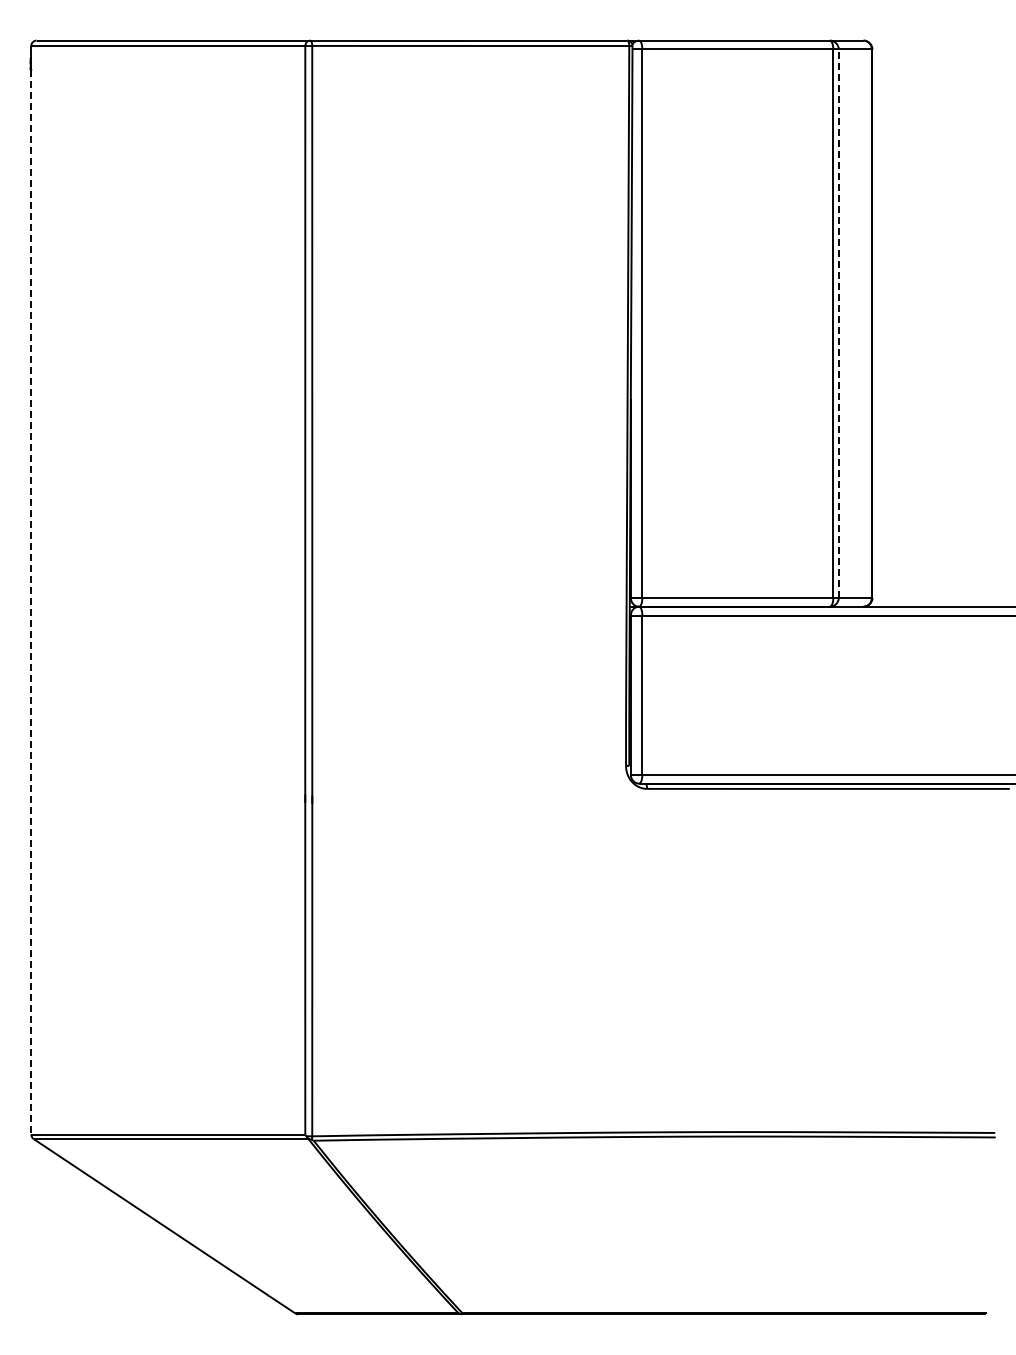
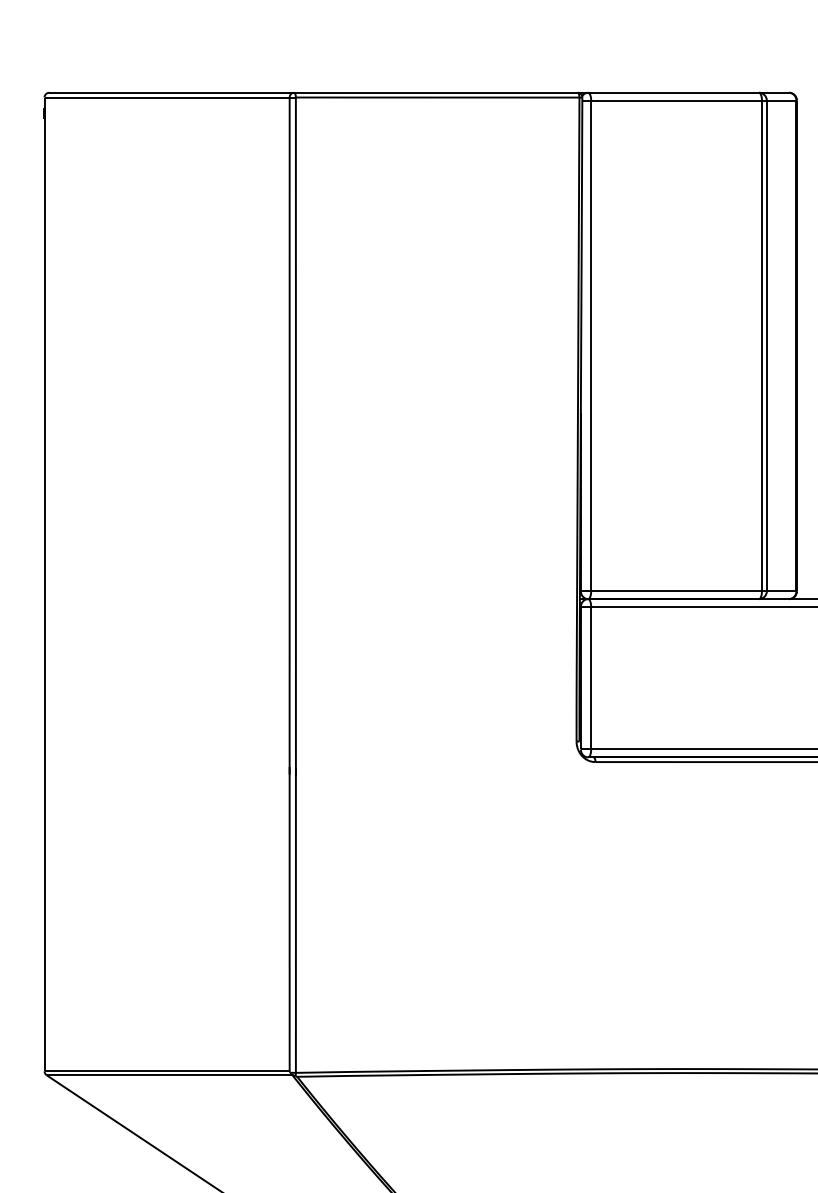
line: (838, 323) -> (766, 345), dashed -> solid
line: (31, 602) -> (44, 595), dashed -> solid

